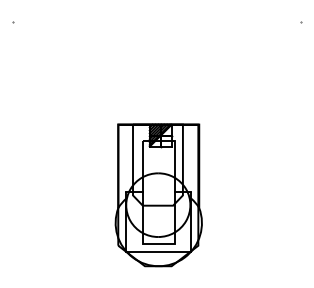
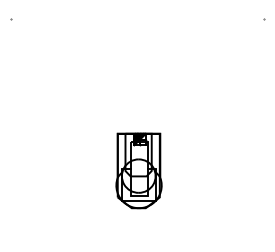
part: (158, 194) -> (138, 170), size x0.6

